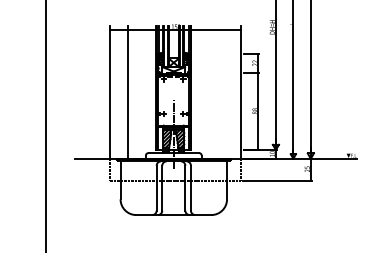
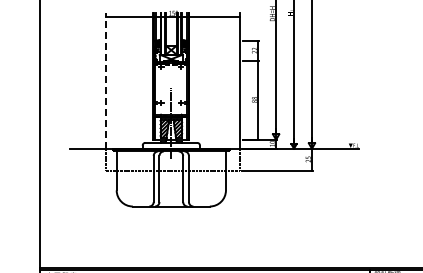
line: (109, 92) -> (105, 80), solid -> dashed
line: (127, 92) -> (123, 80), removed

